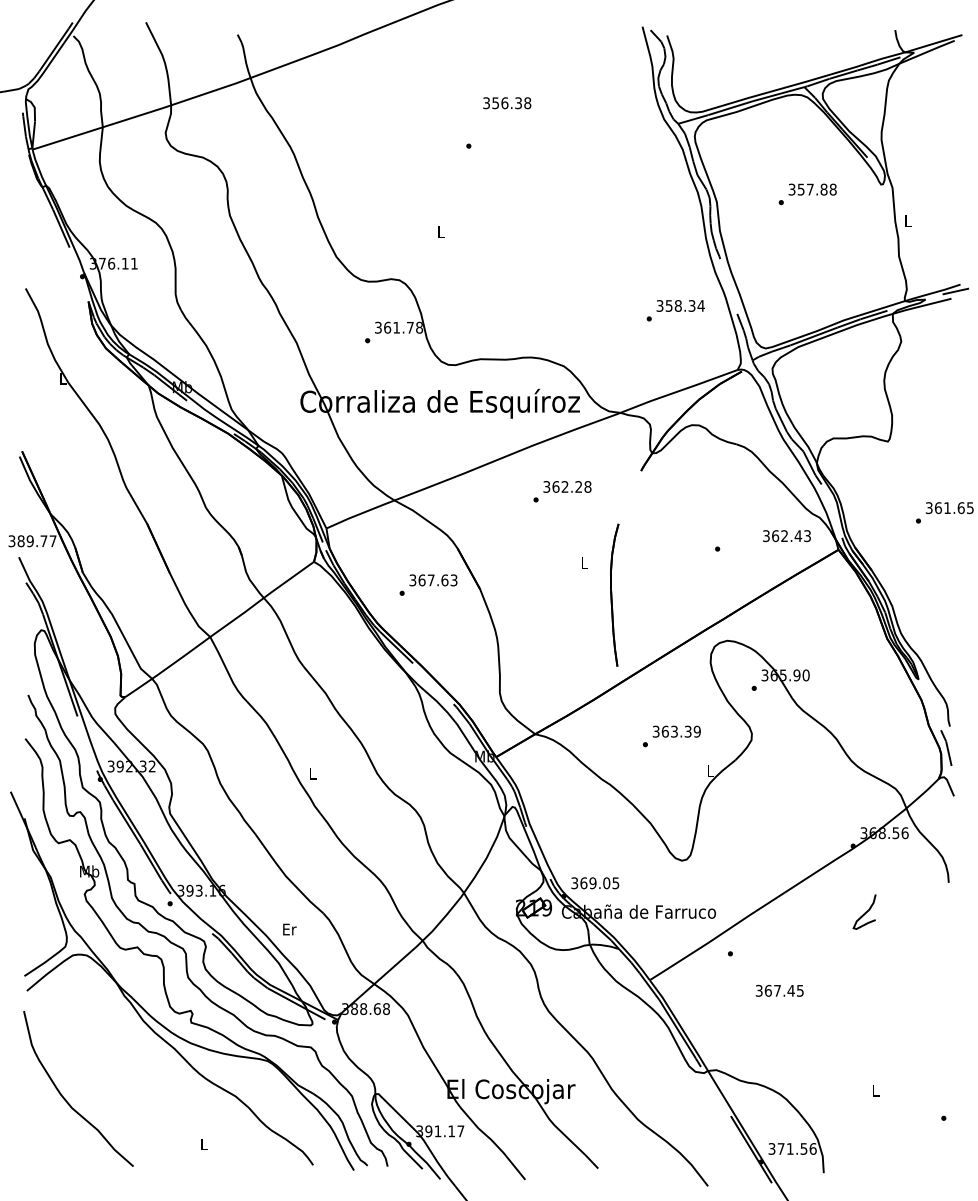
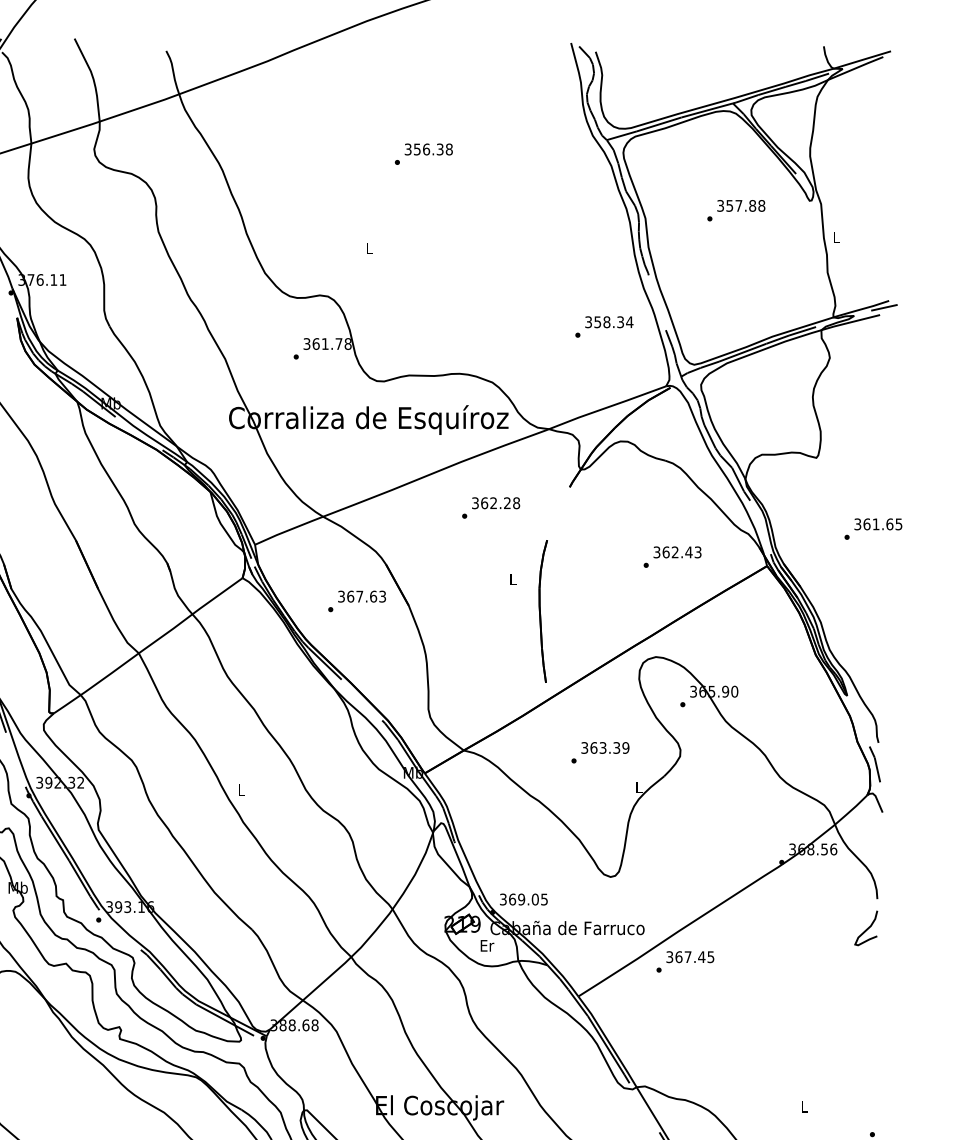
text: (507, 103) -> (429, 149), moved
text: (786, 536) -> (677, 552), moved
curve: (865, 911) -> (867, 927), moved
text: (289, 929) -> (487, 945), moved
text: (779, 990) -> (690, 956), moved

